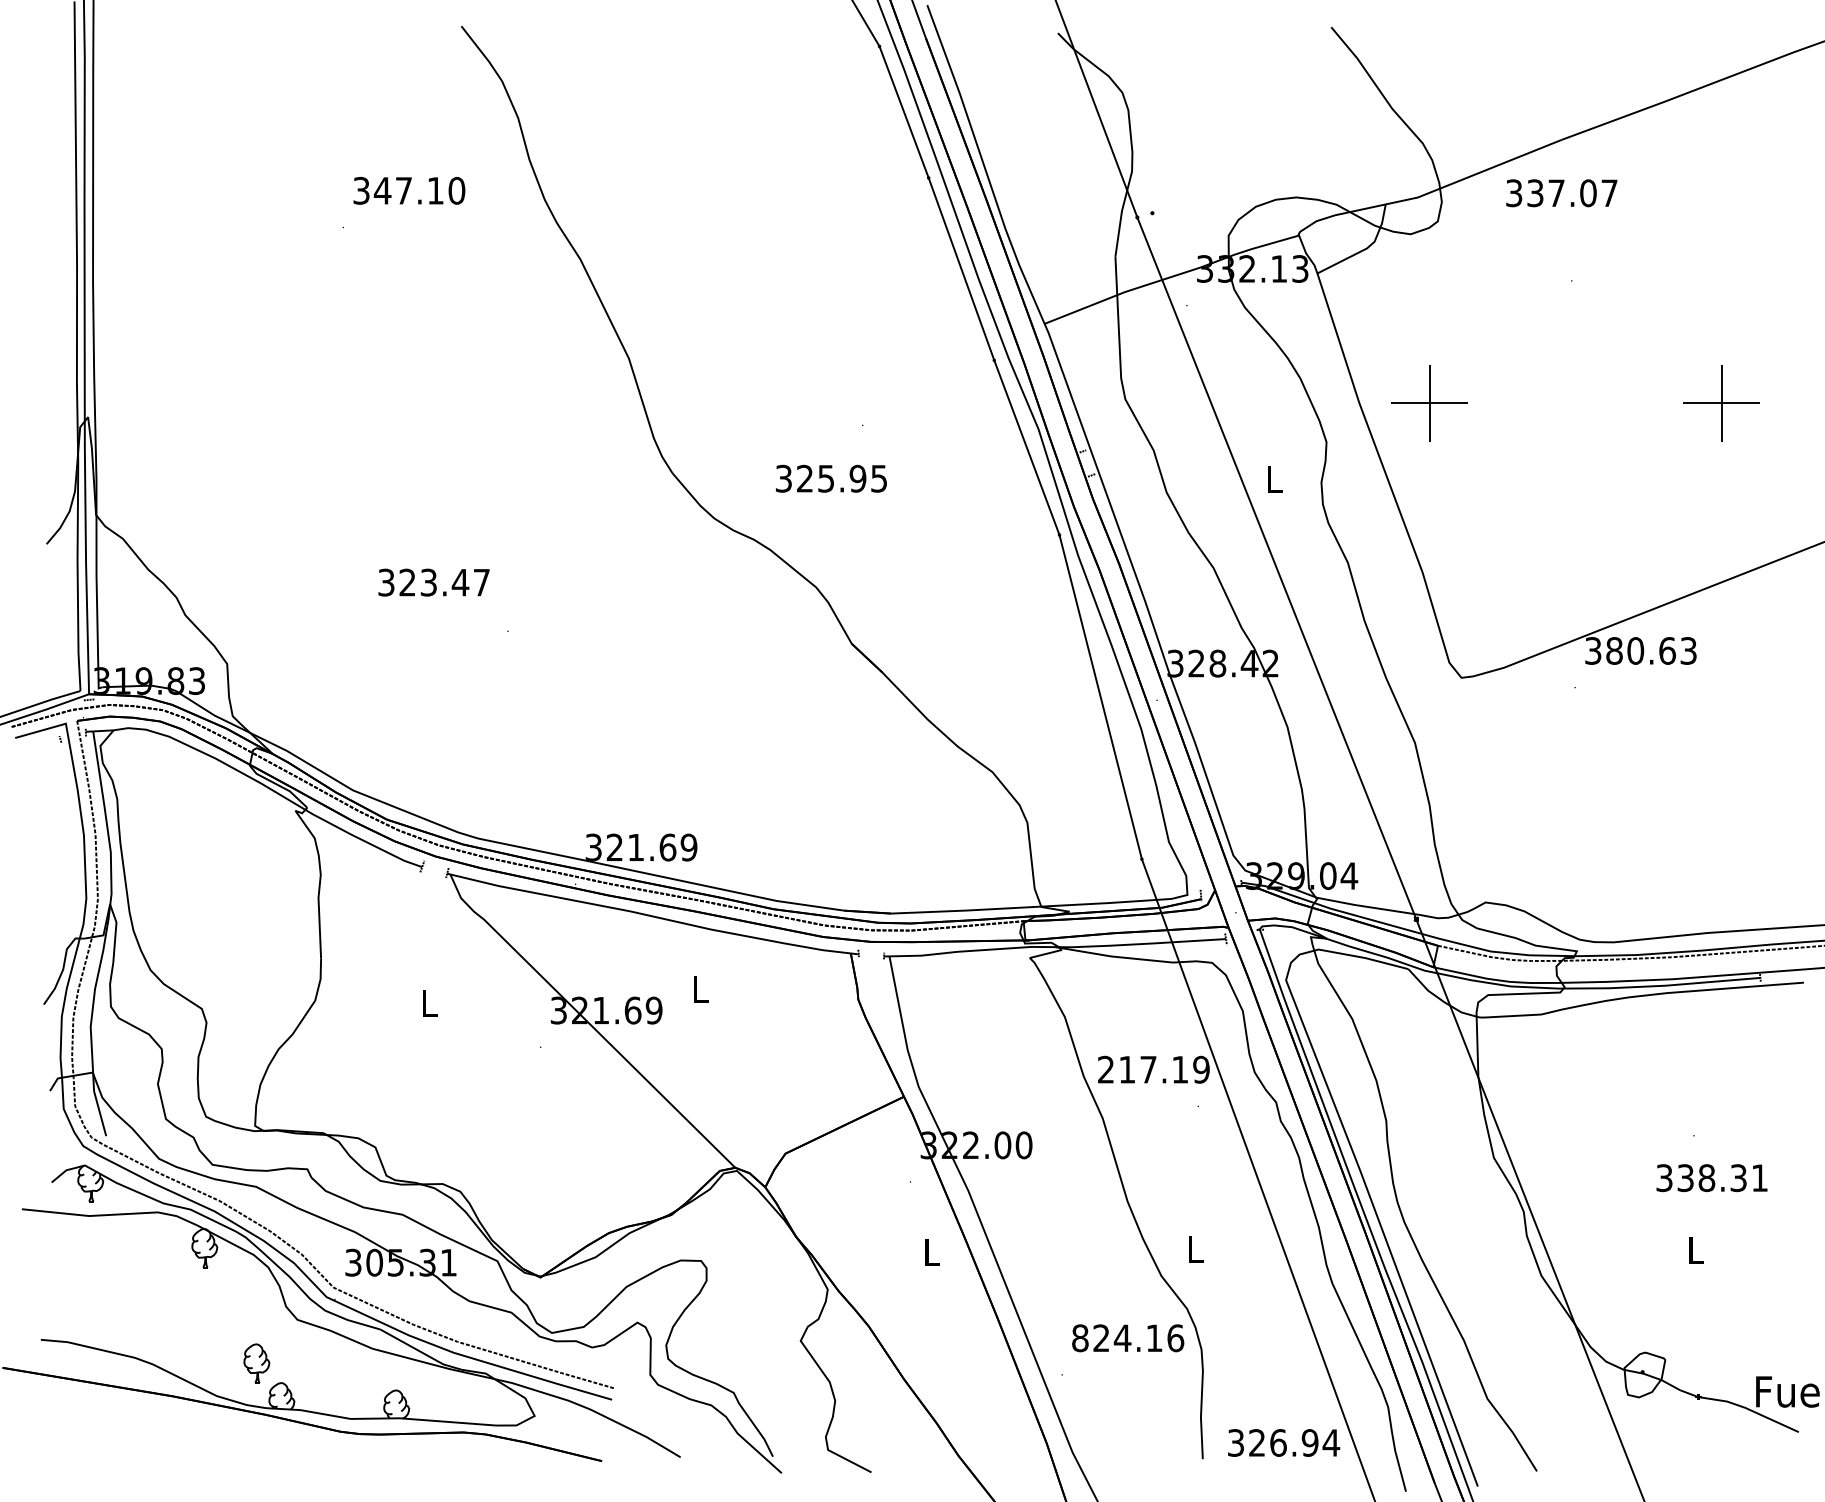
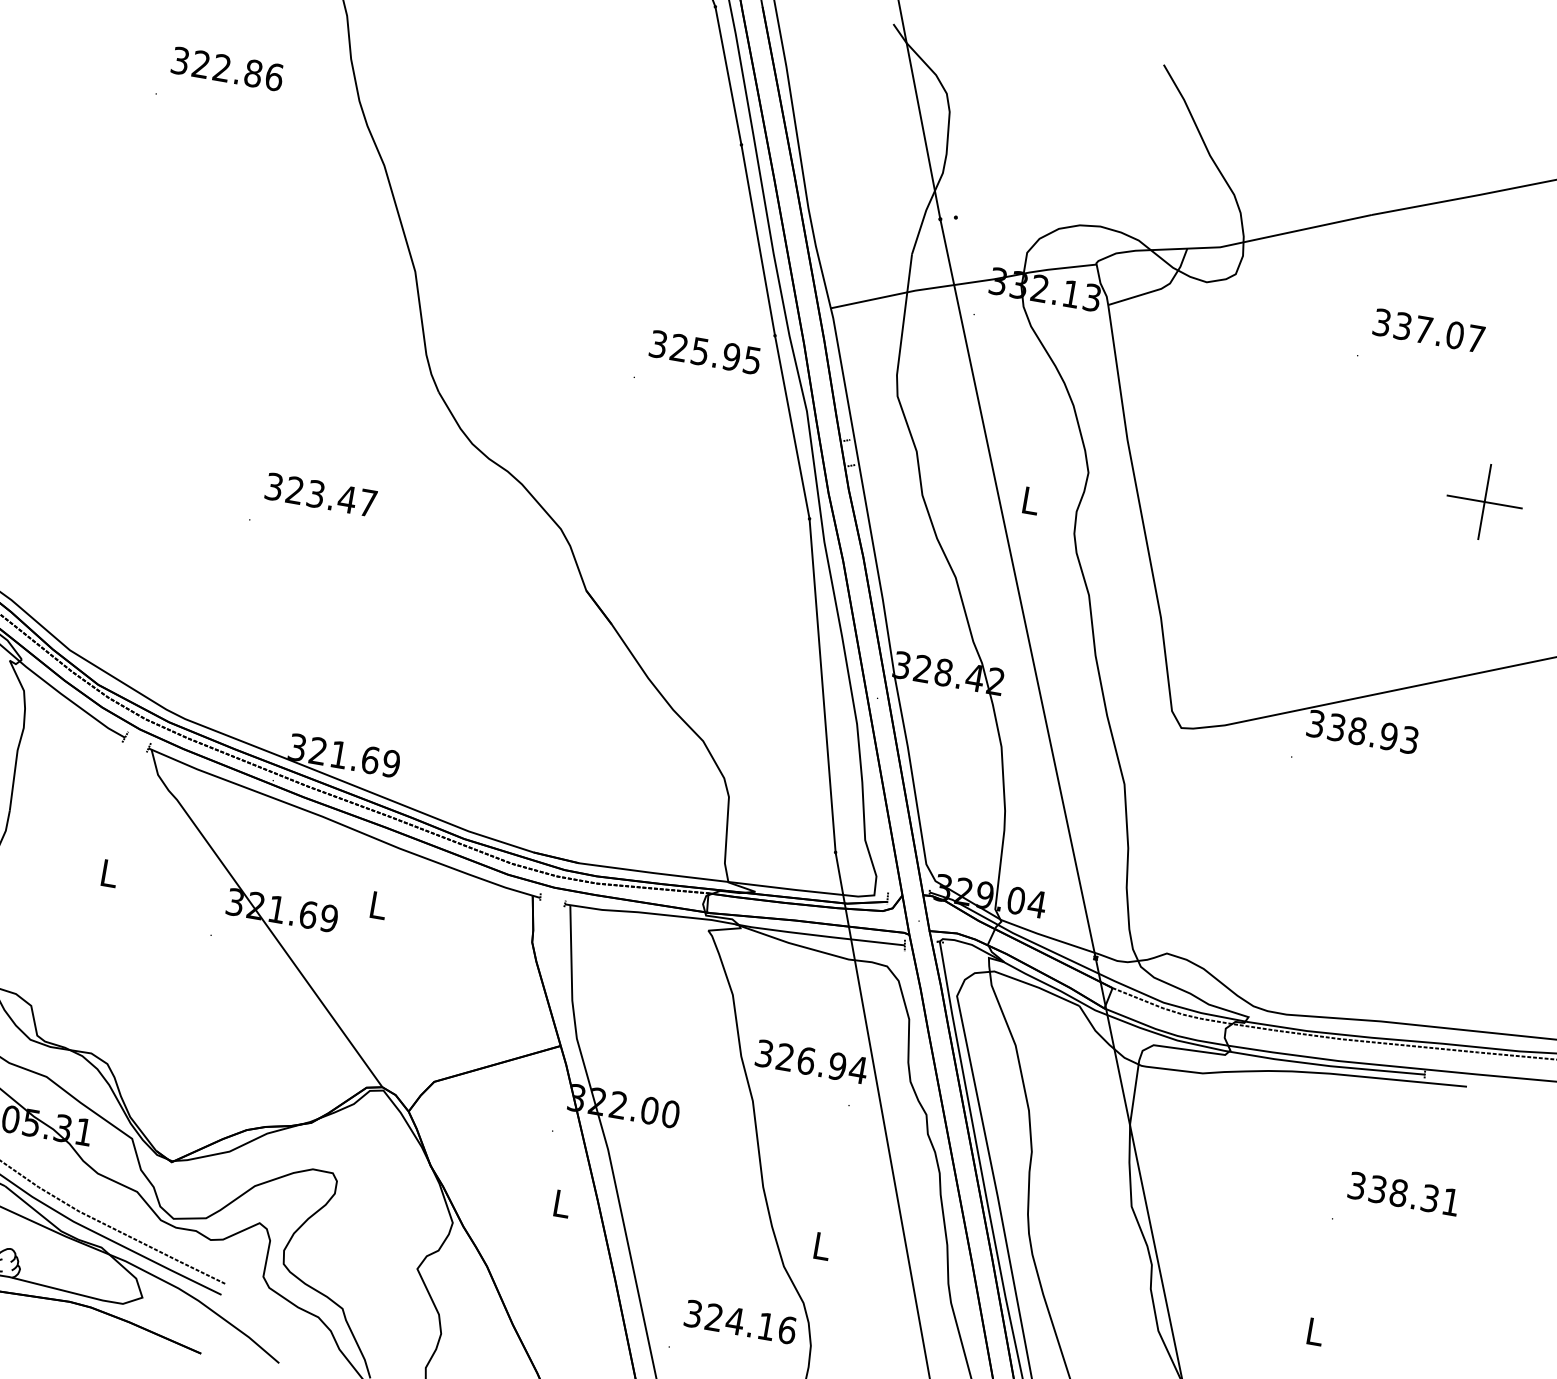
text: (419, 190) -> (237, 70), 347.10 -> 322.86
text: (1561, 193) -> (1428, 330), moved
part: (1429, 403) -> (1196, 452), removed
text: (831, 478) -> (705, 352), moved
text: (433, 582) -> (320, 494), moved
text: (1640, 650) -> (1362, 731), 380.63 -> 338.93
text: (1154, 1069) -> (812, 1061), 217.19 -> 326.94
text: (1711, 1178) -> (1403, 1194), moved
text: (1080, 1338) -> (693, 1314), 824.16 -> 324.16

